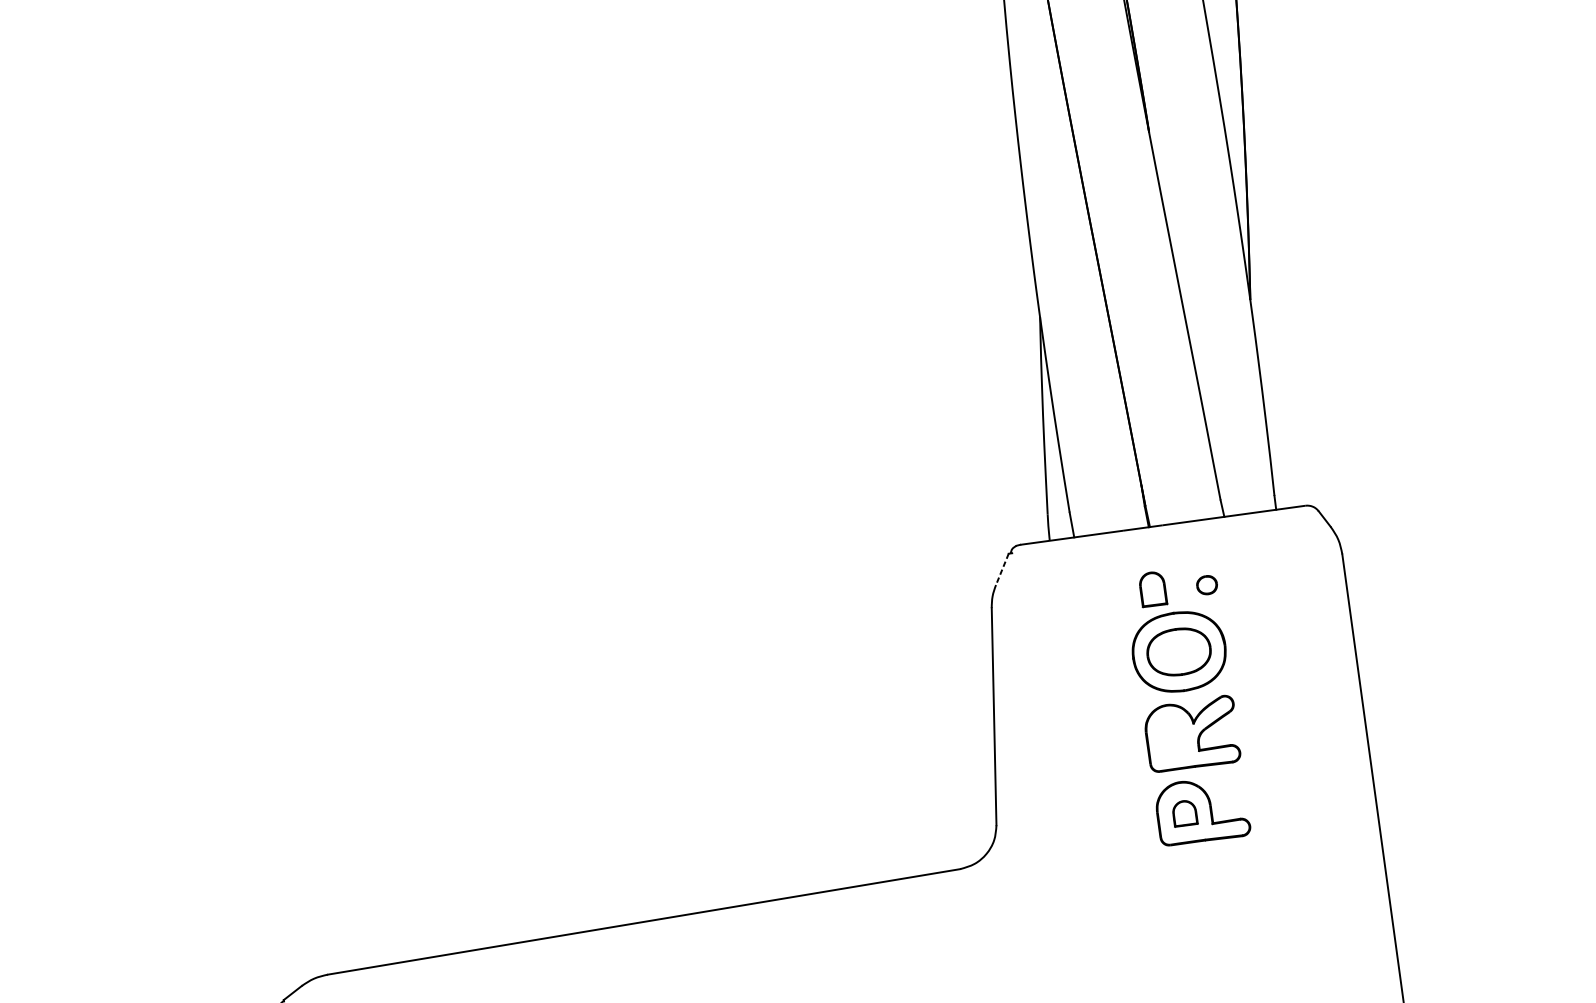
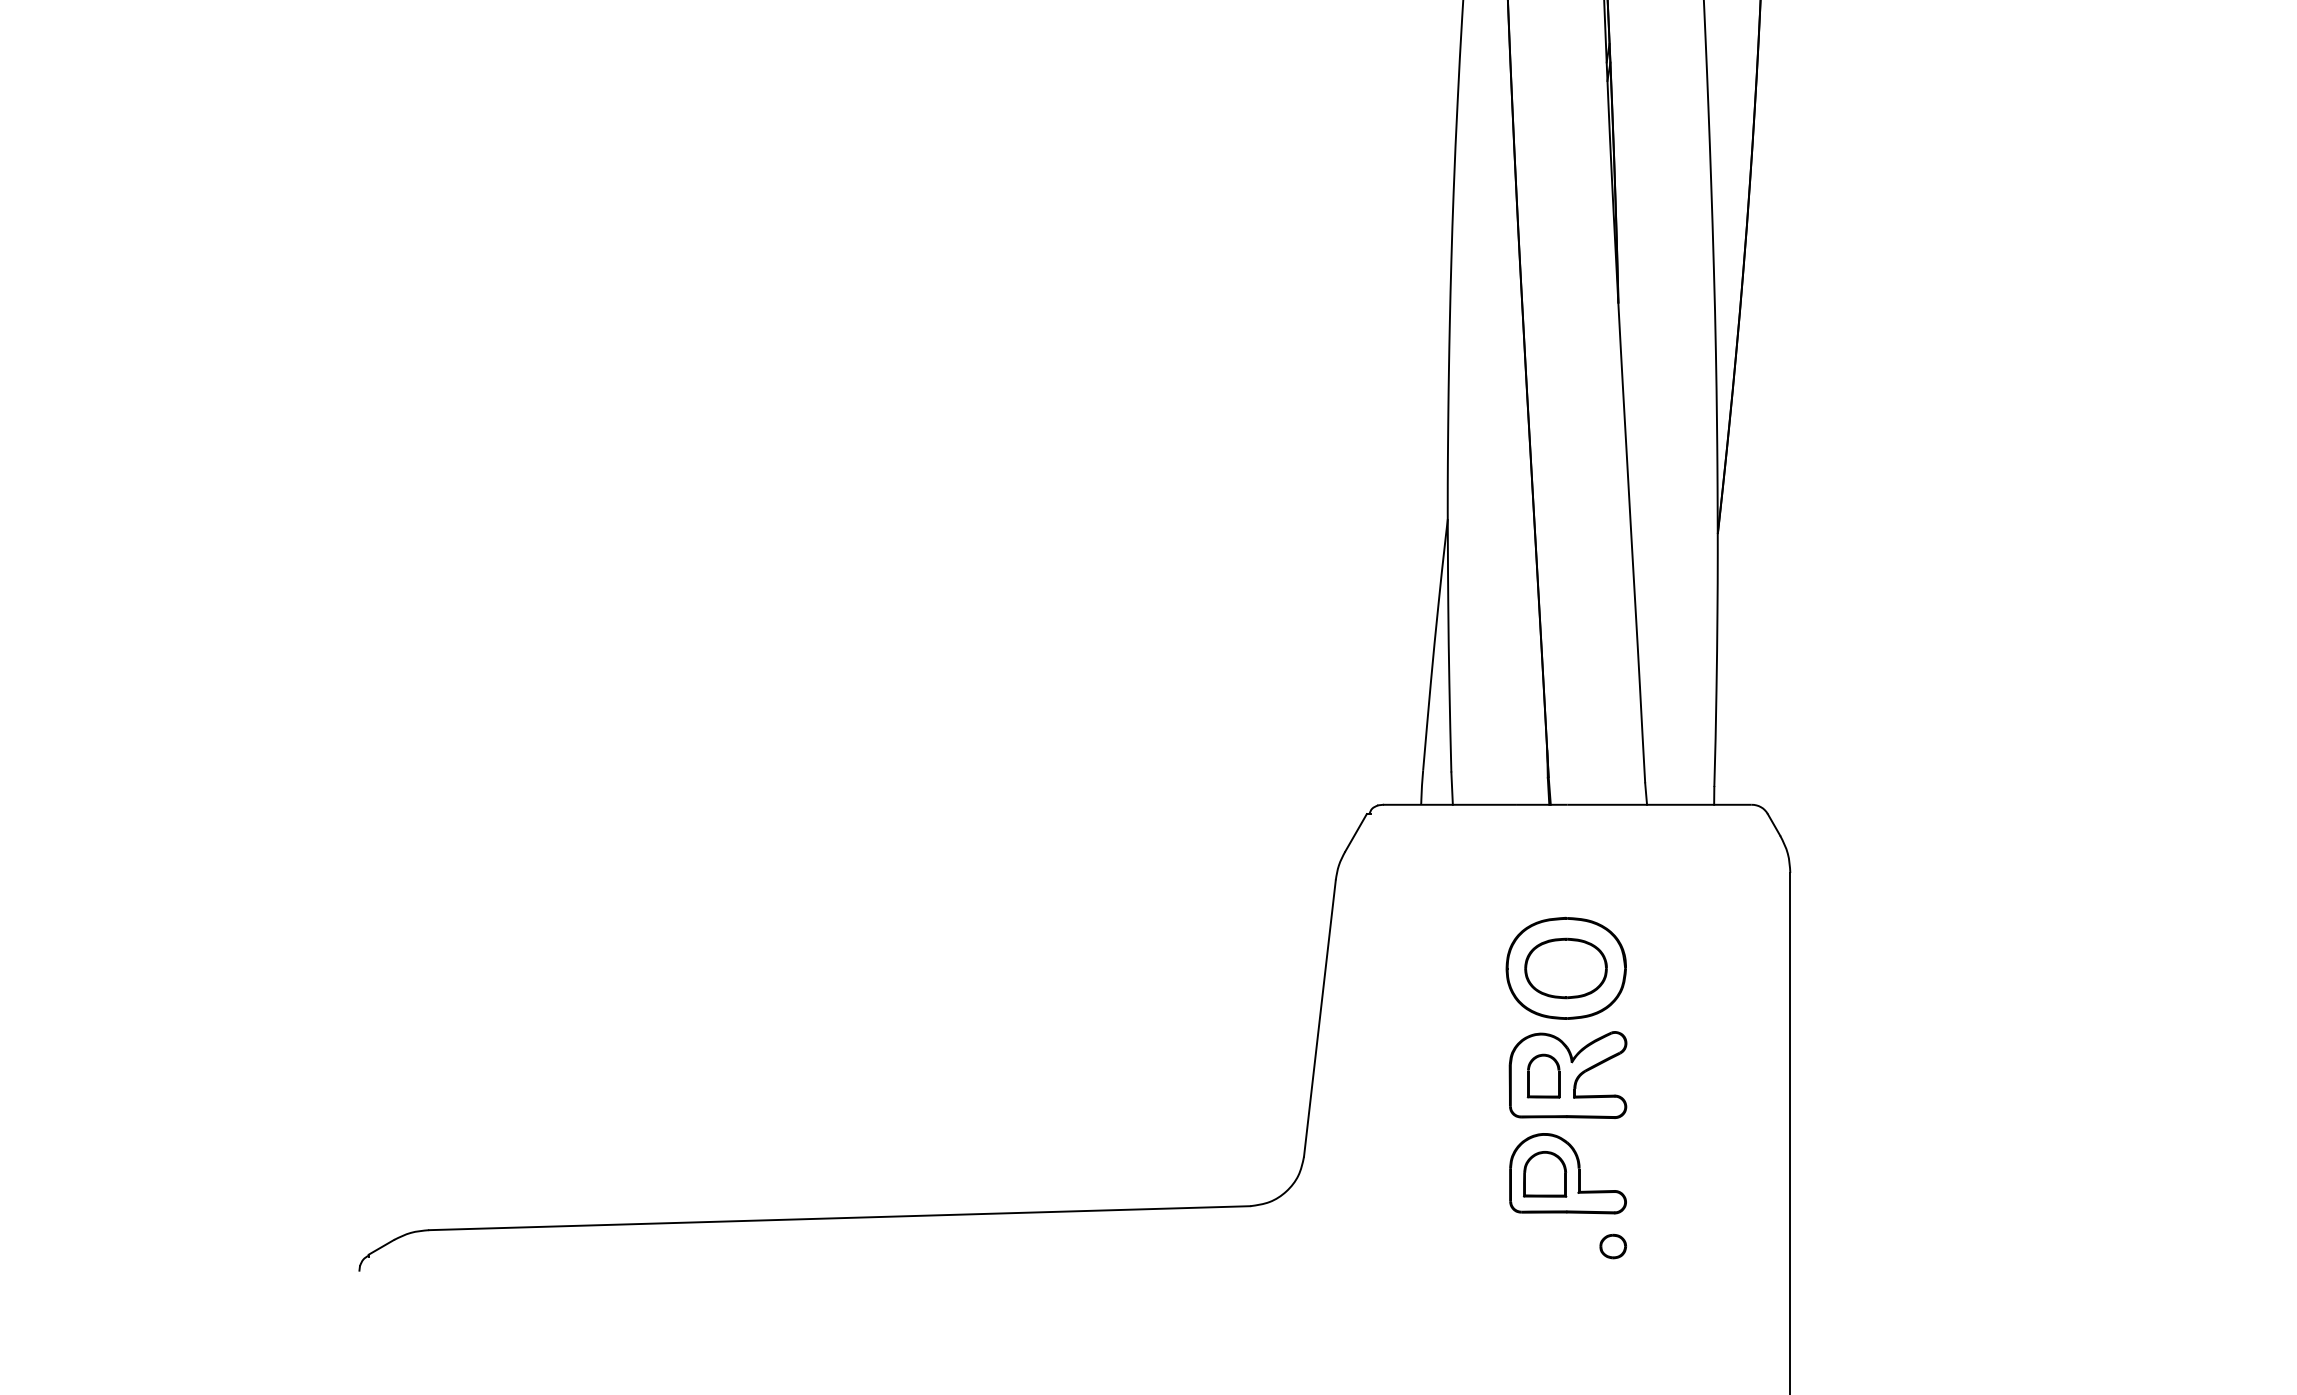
line: (1002, 569) -> (1356, 832), dashed -> solid
part: (1207, 585) -> (1613, 1246), moved
part: (1152, 588) -> (1543, 1075), moved
part: (1185, 813) -> (1545, 1174), size x1.43

